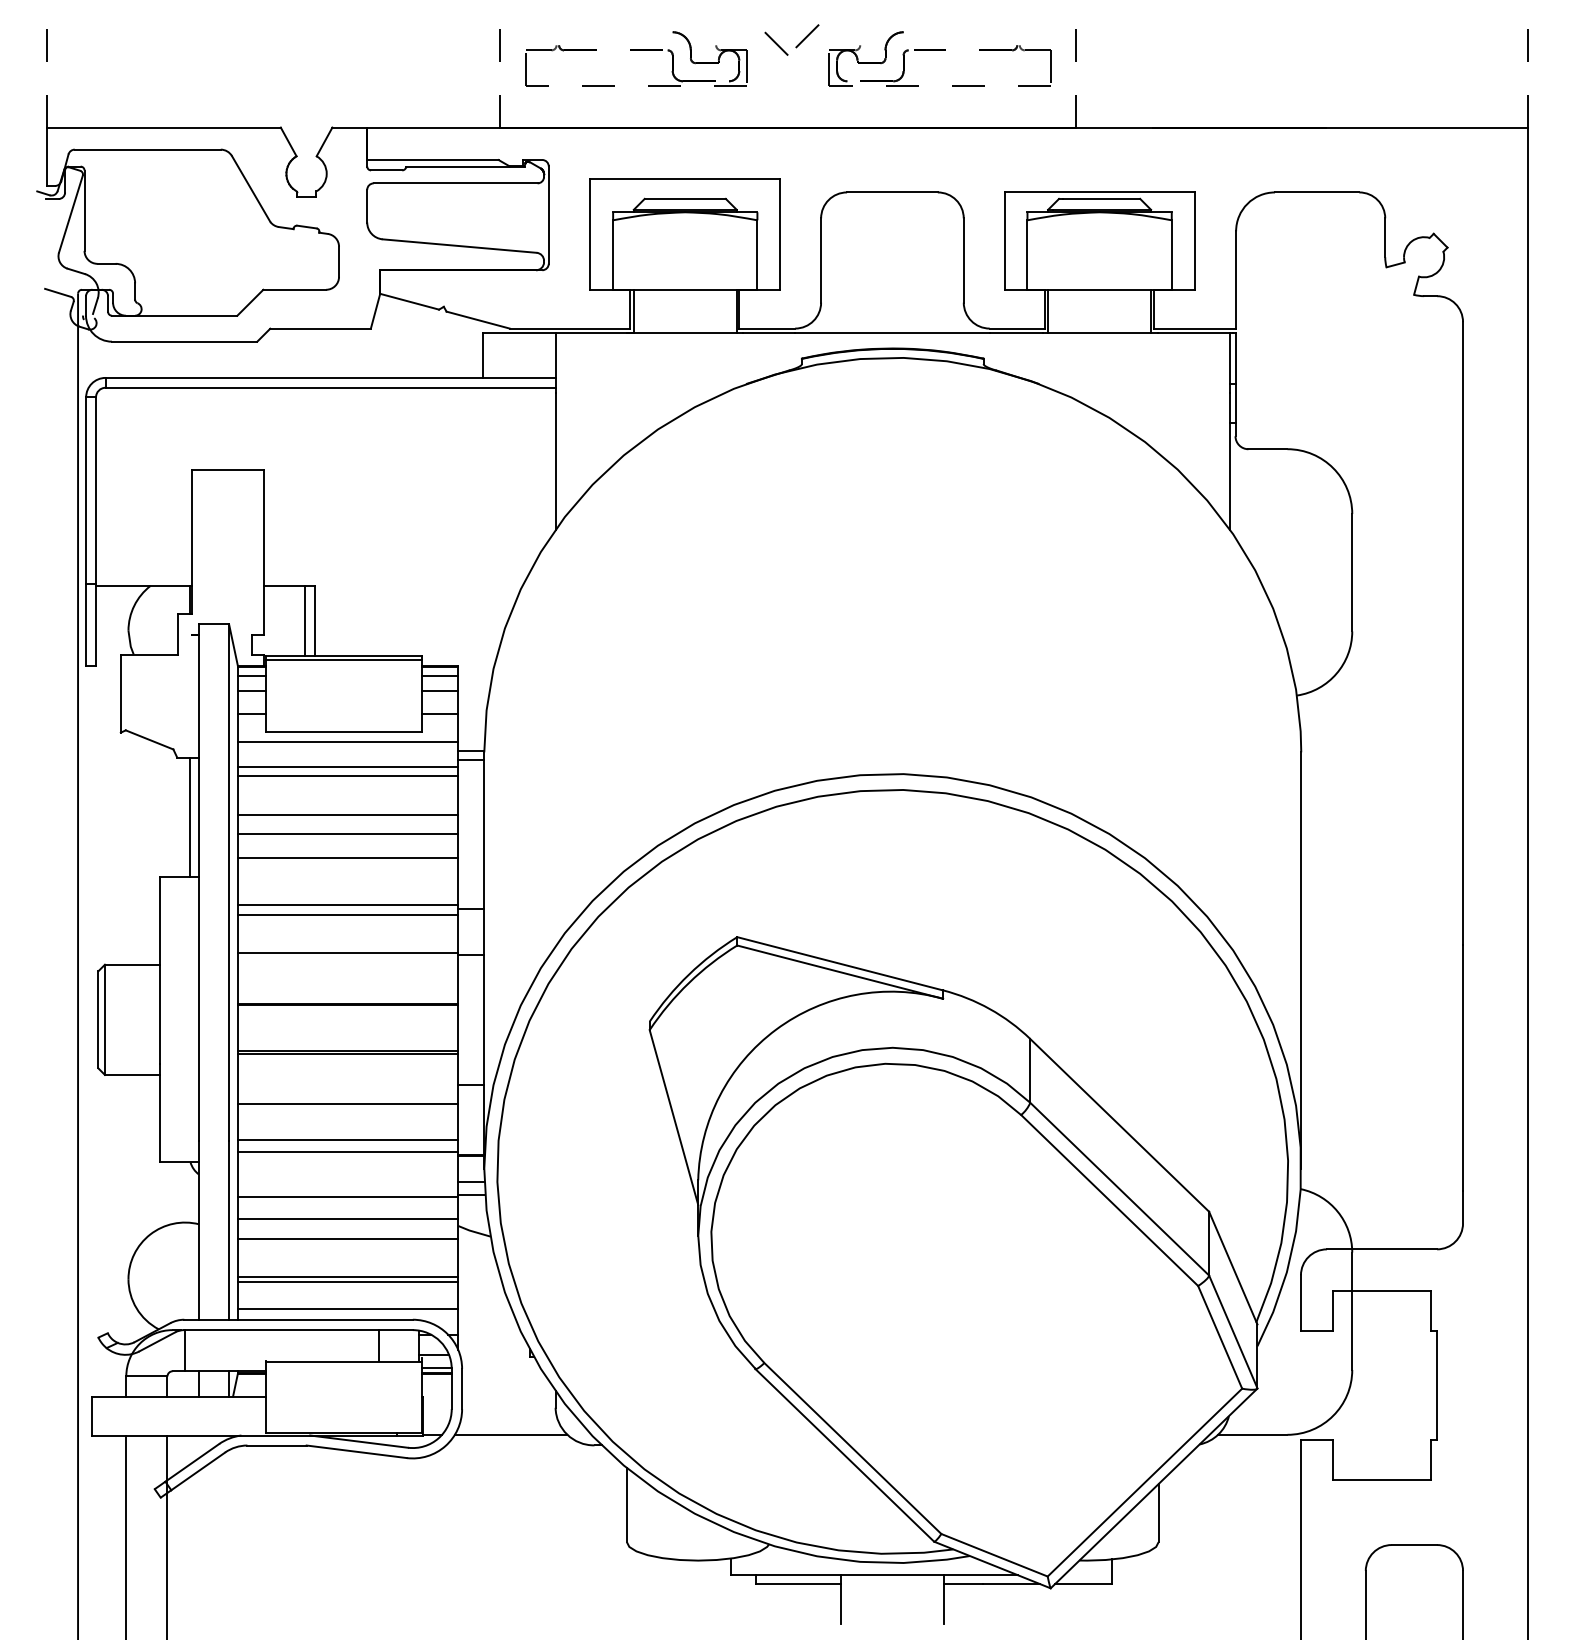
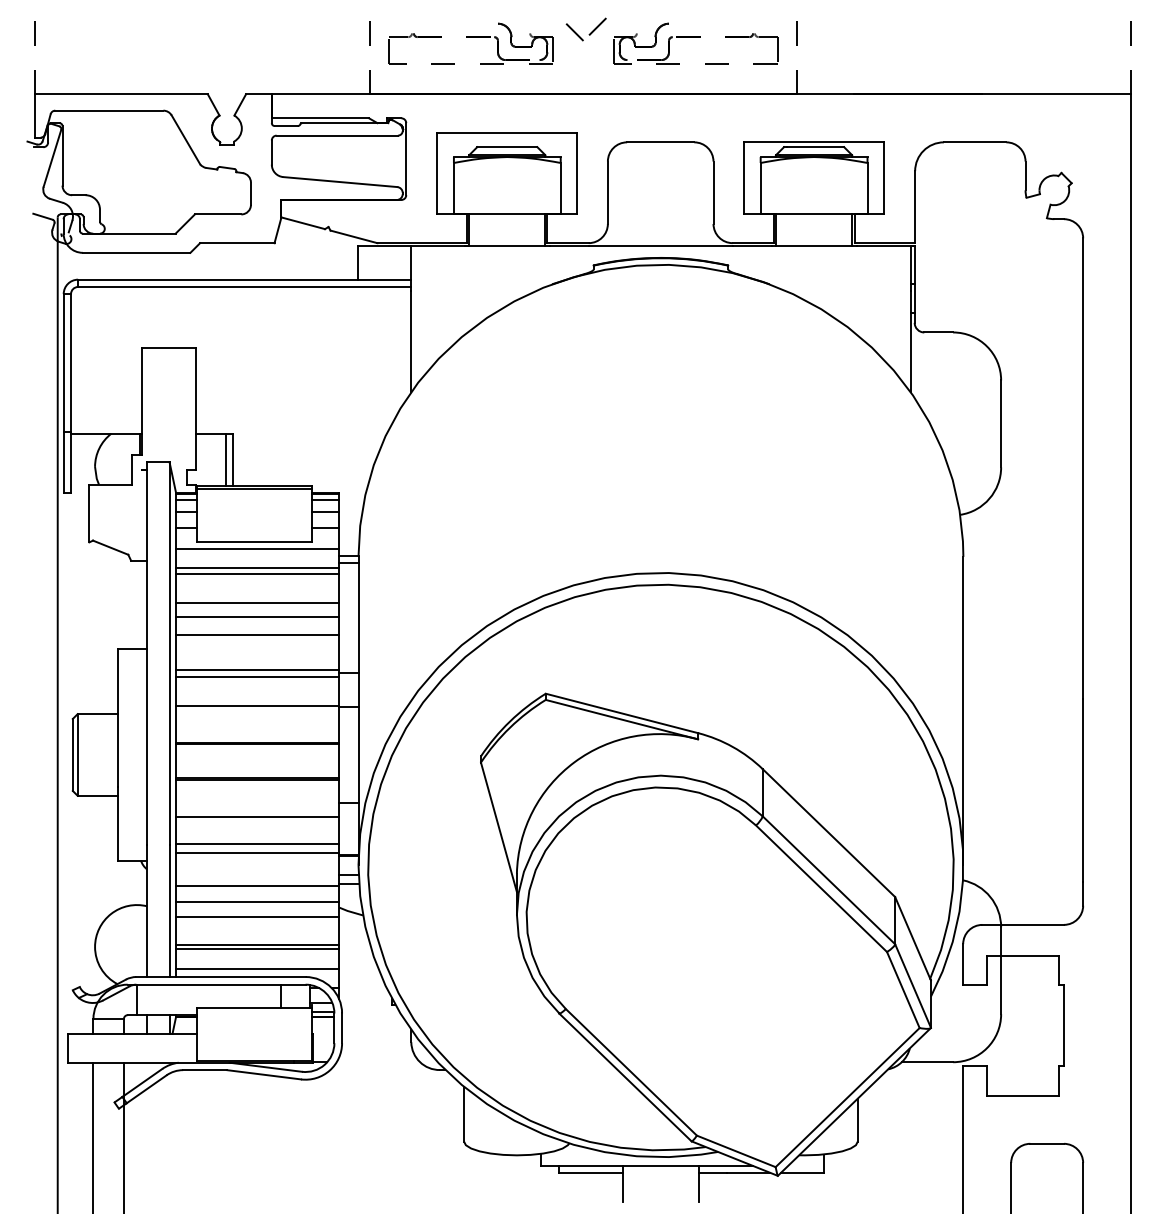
line: (189, 817) -> (140, 605), removed
line: (510, 1434) -> (377, 1061), removed

